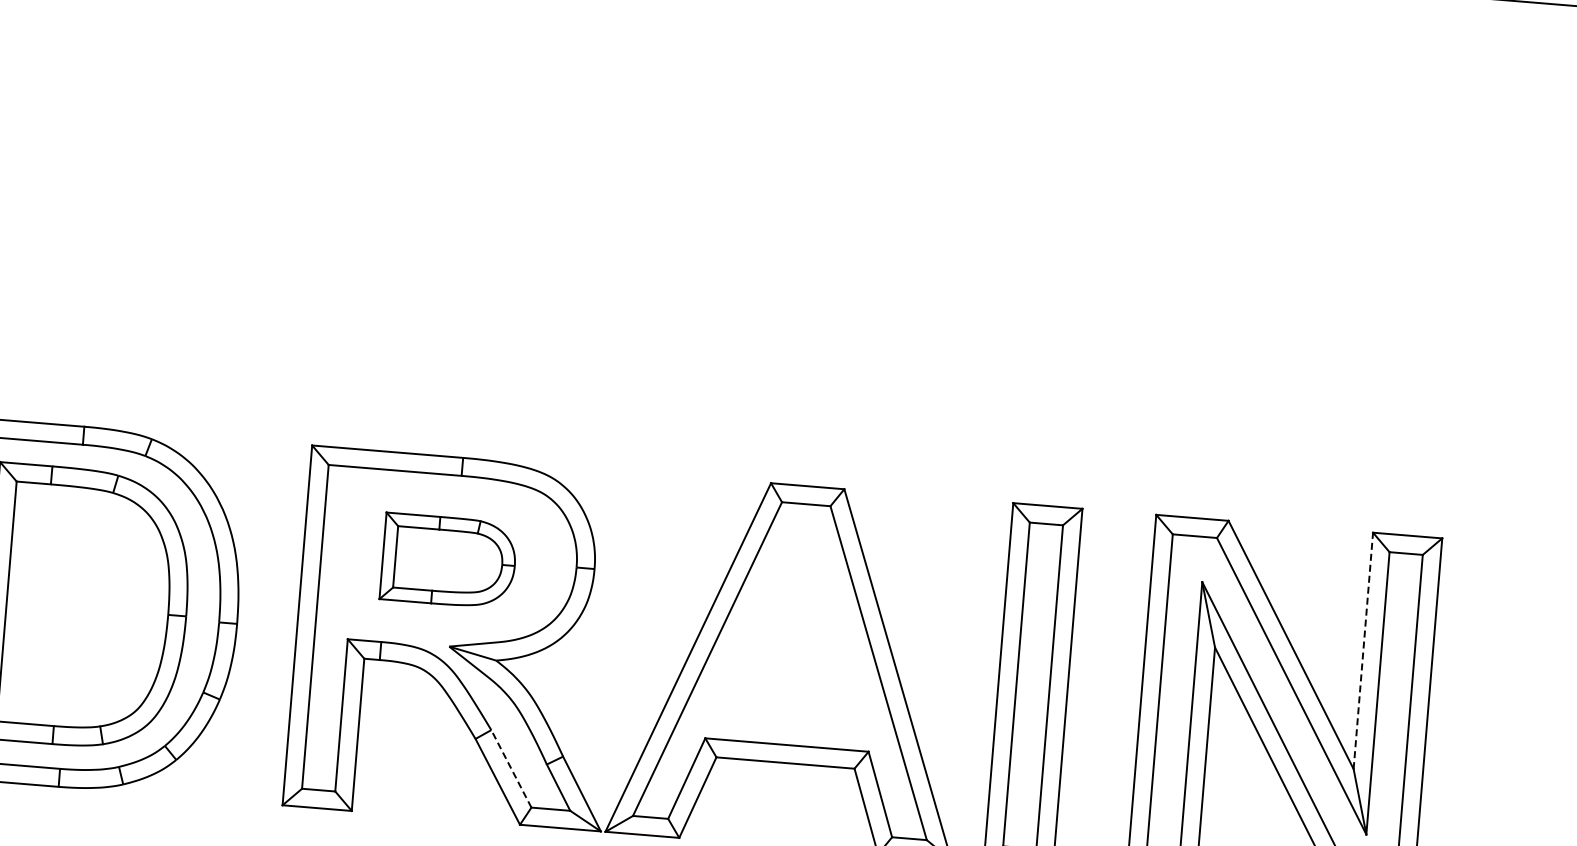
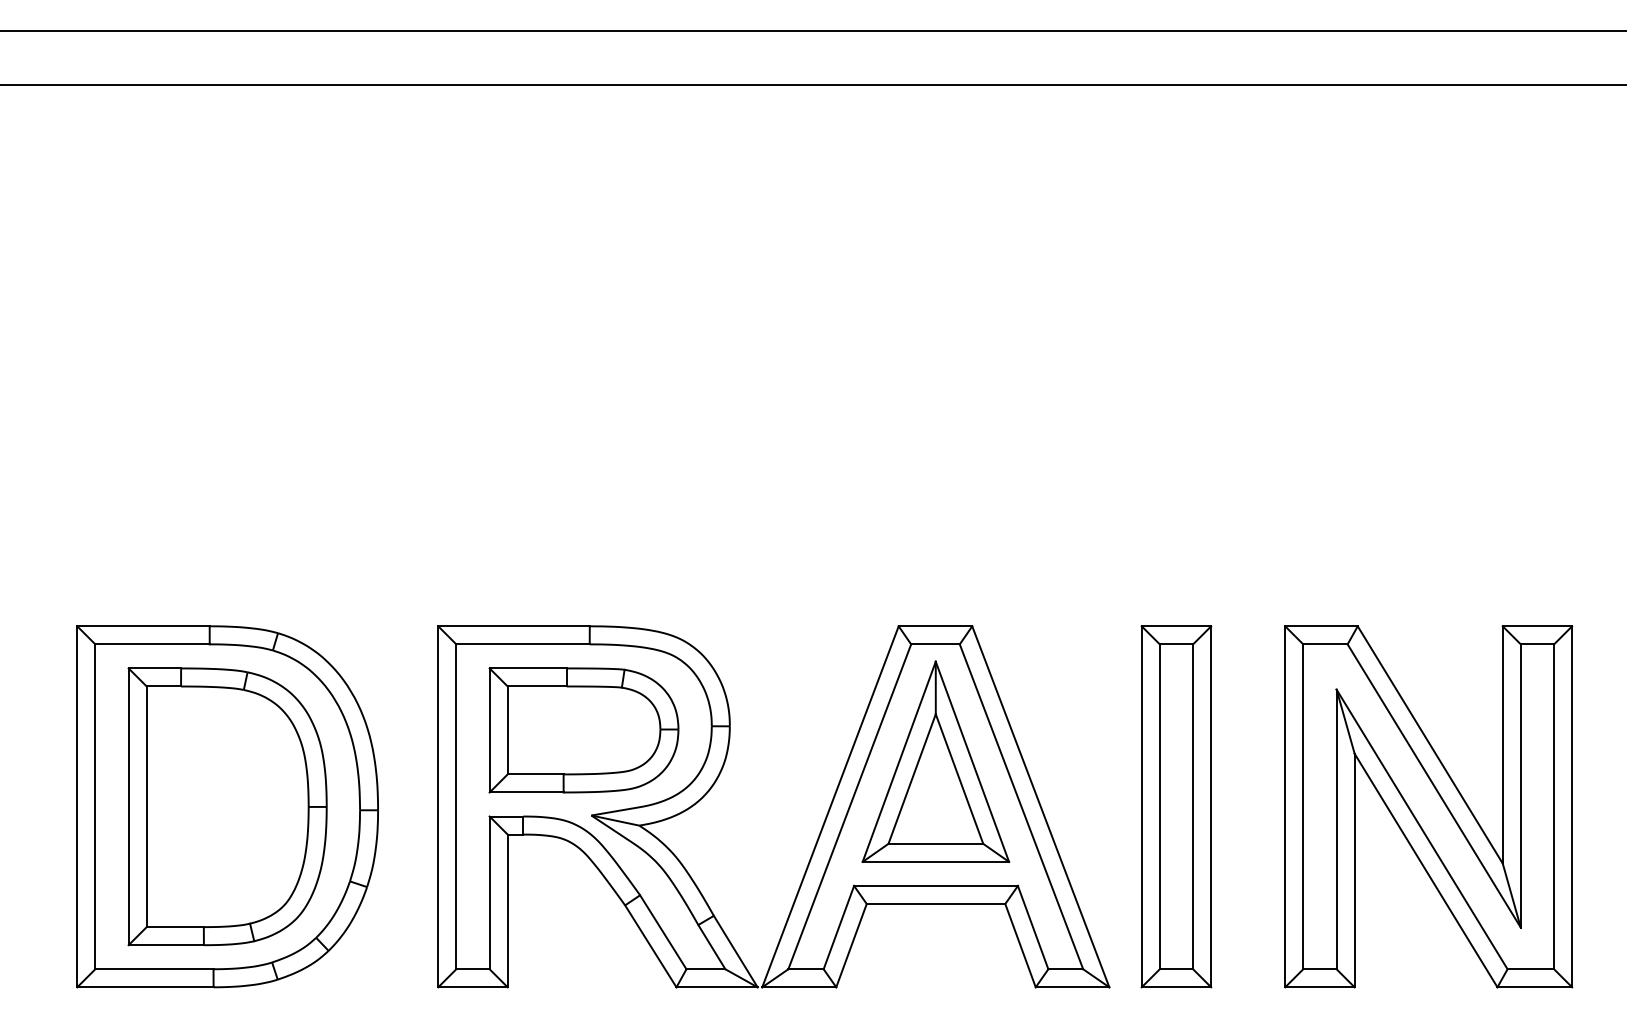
part: (448, 561) -> (583, 730), size x1.43
part: (796, 620) -> (935, 761), added
line: (1363, 650) -> (1502, 744), dashed -> solid
line: (511, 769) -> (663, 932), dashed -> solid

